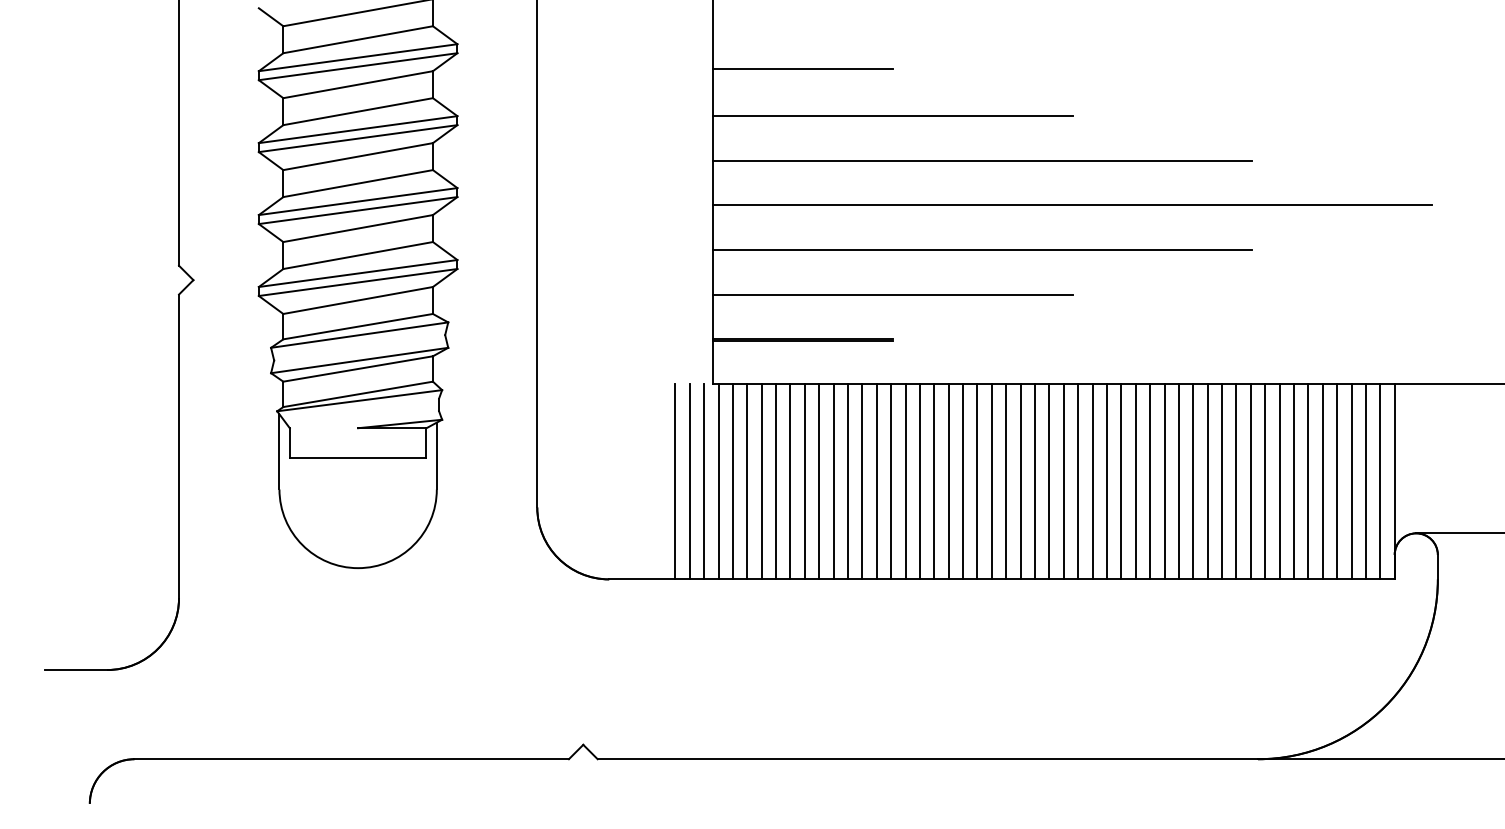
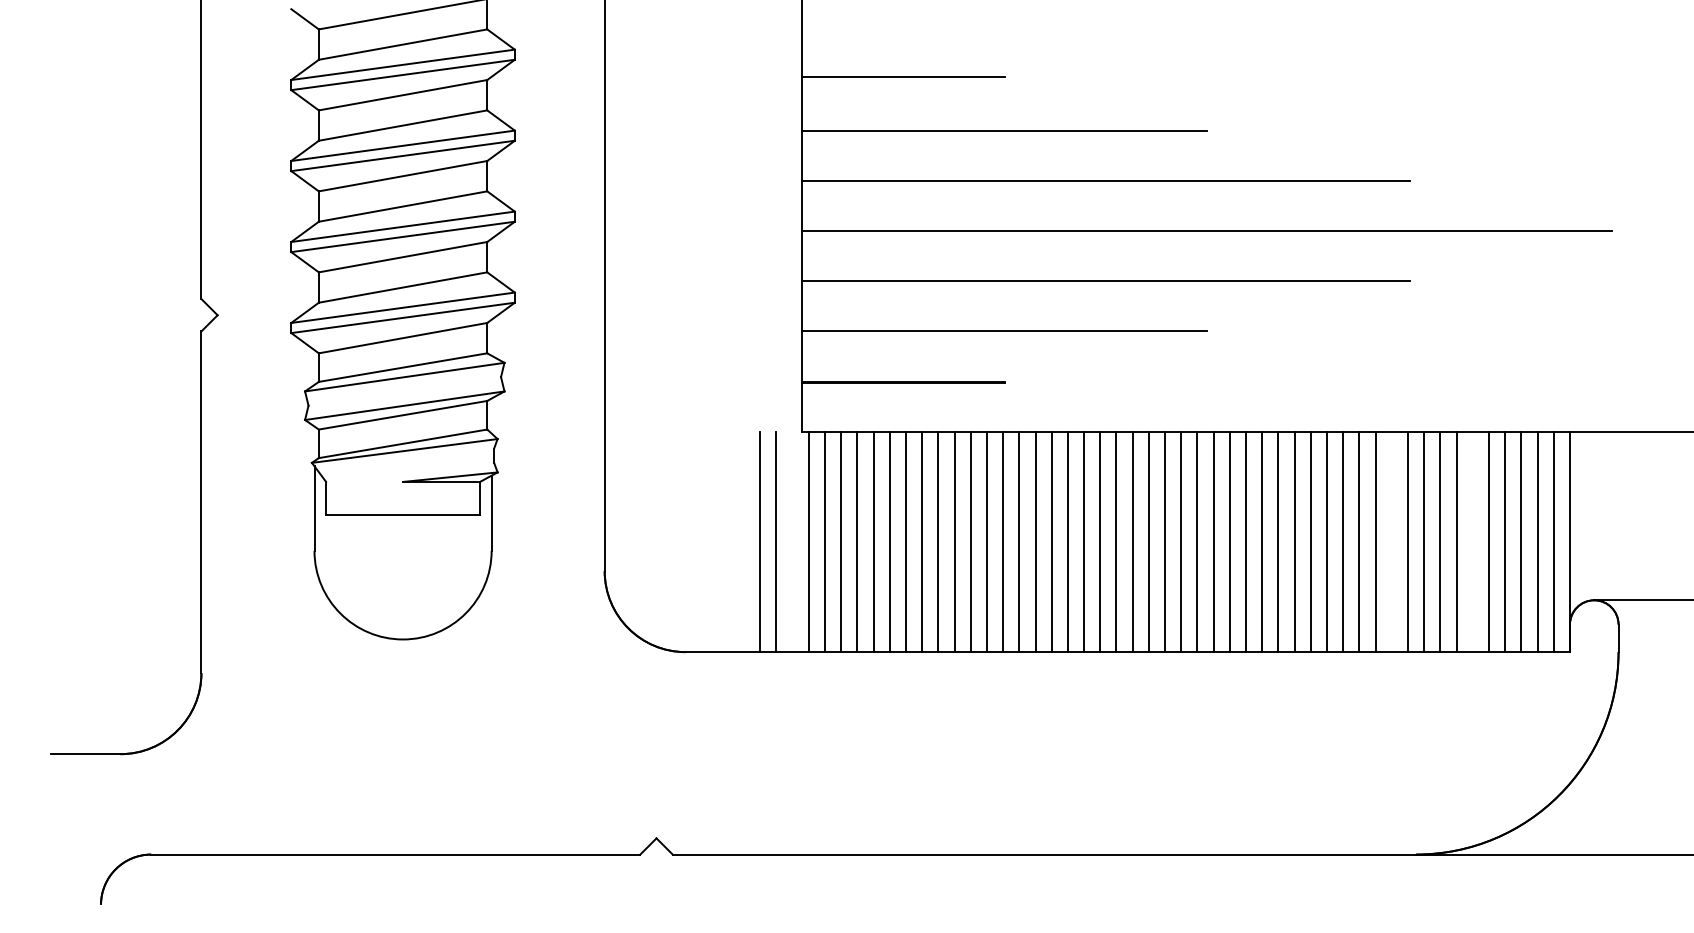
line: (704, 481) -> (792, 541), removed
line: (1236, 481) -> (1391, 541), removed
line: (1308, 481) -> (1472, 541), removed

